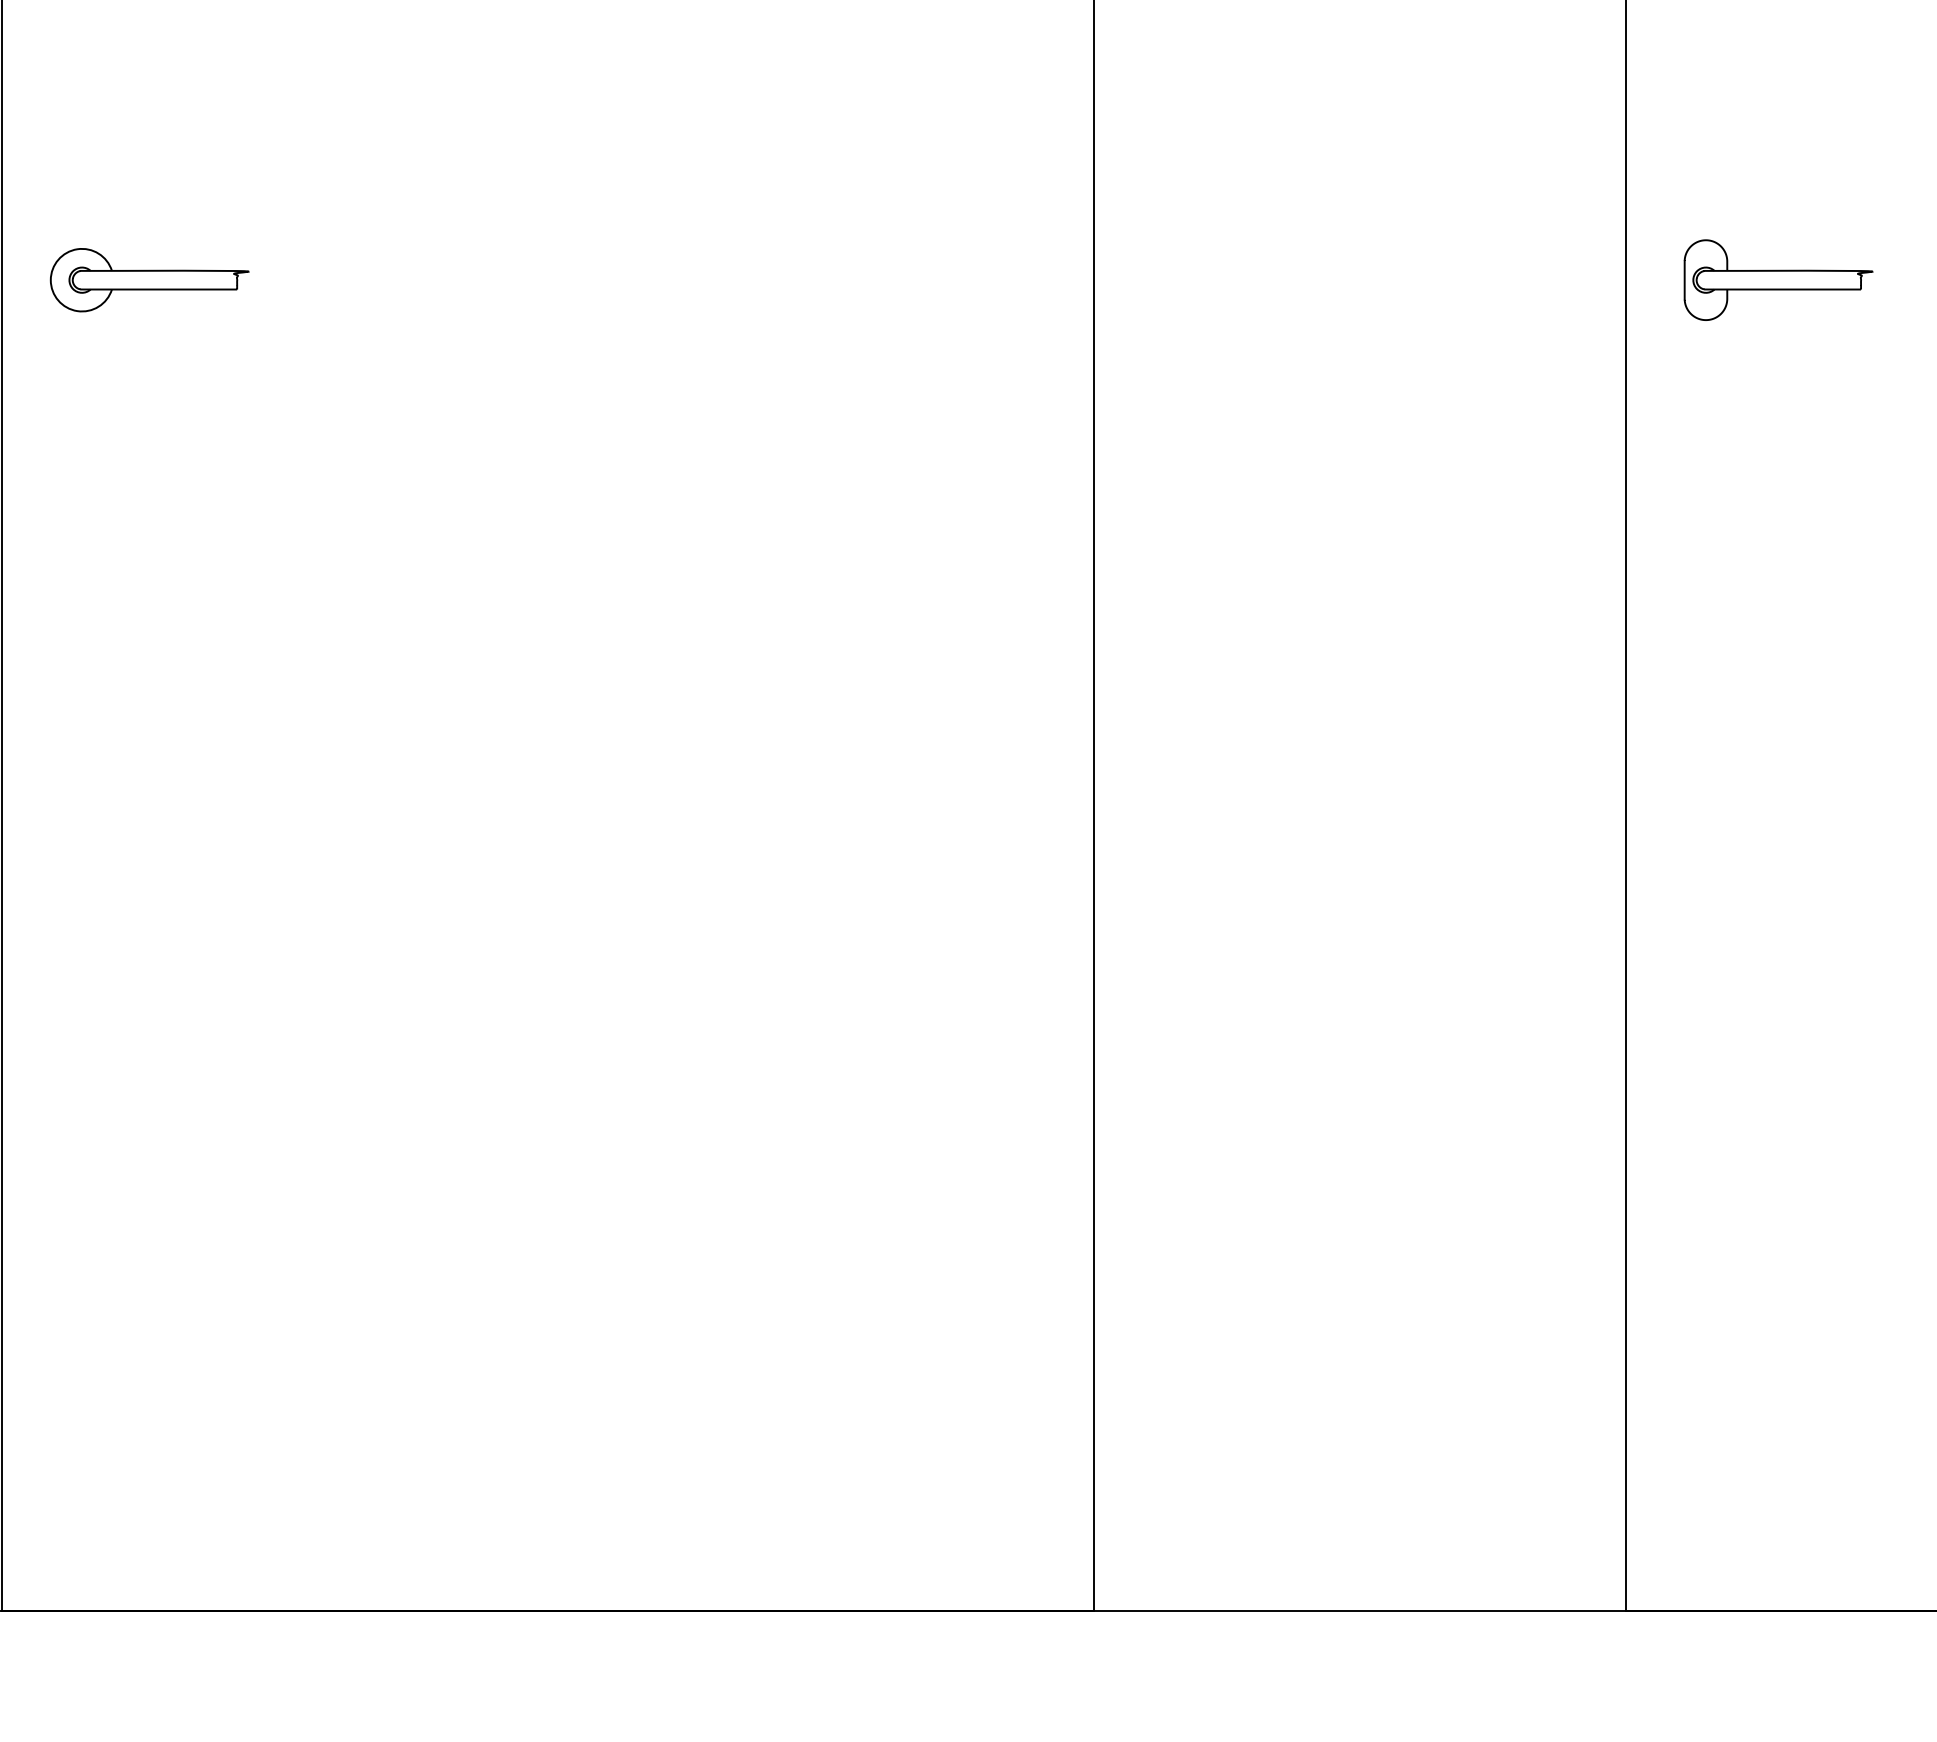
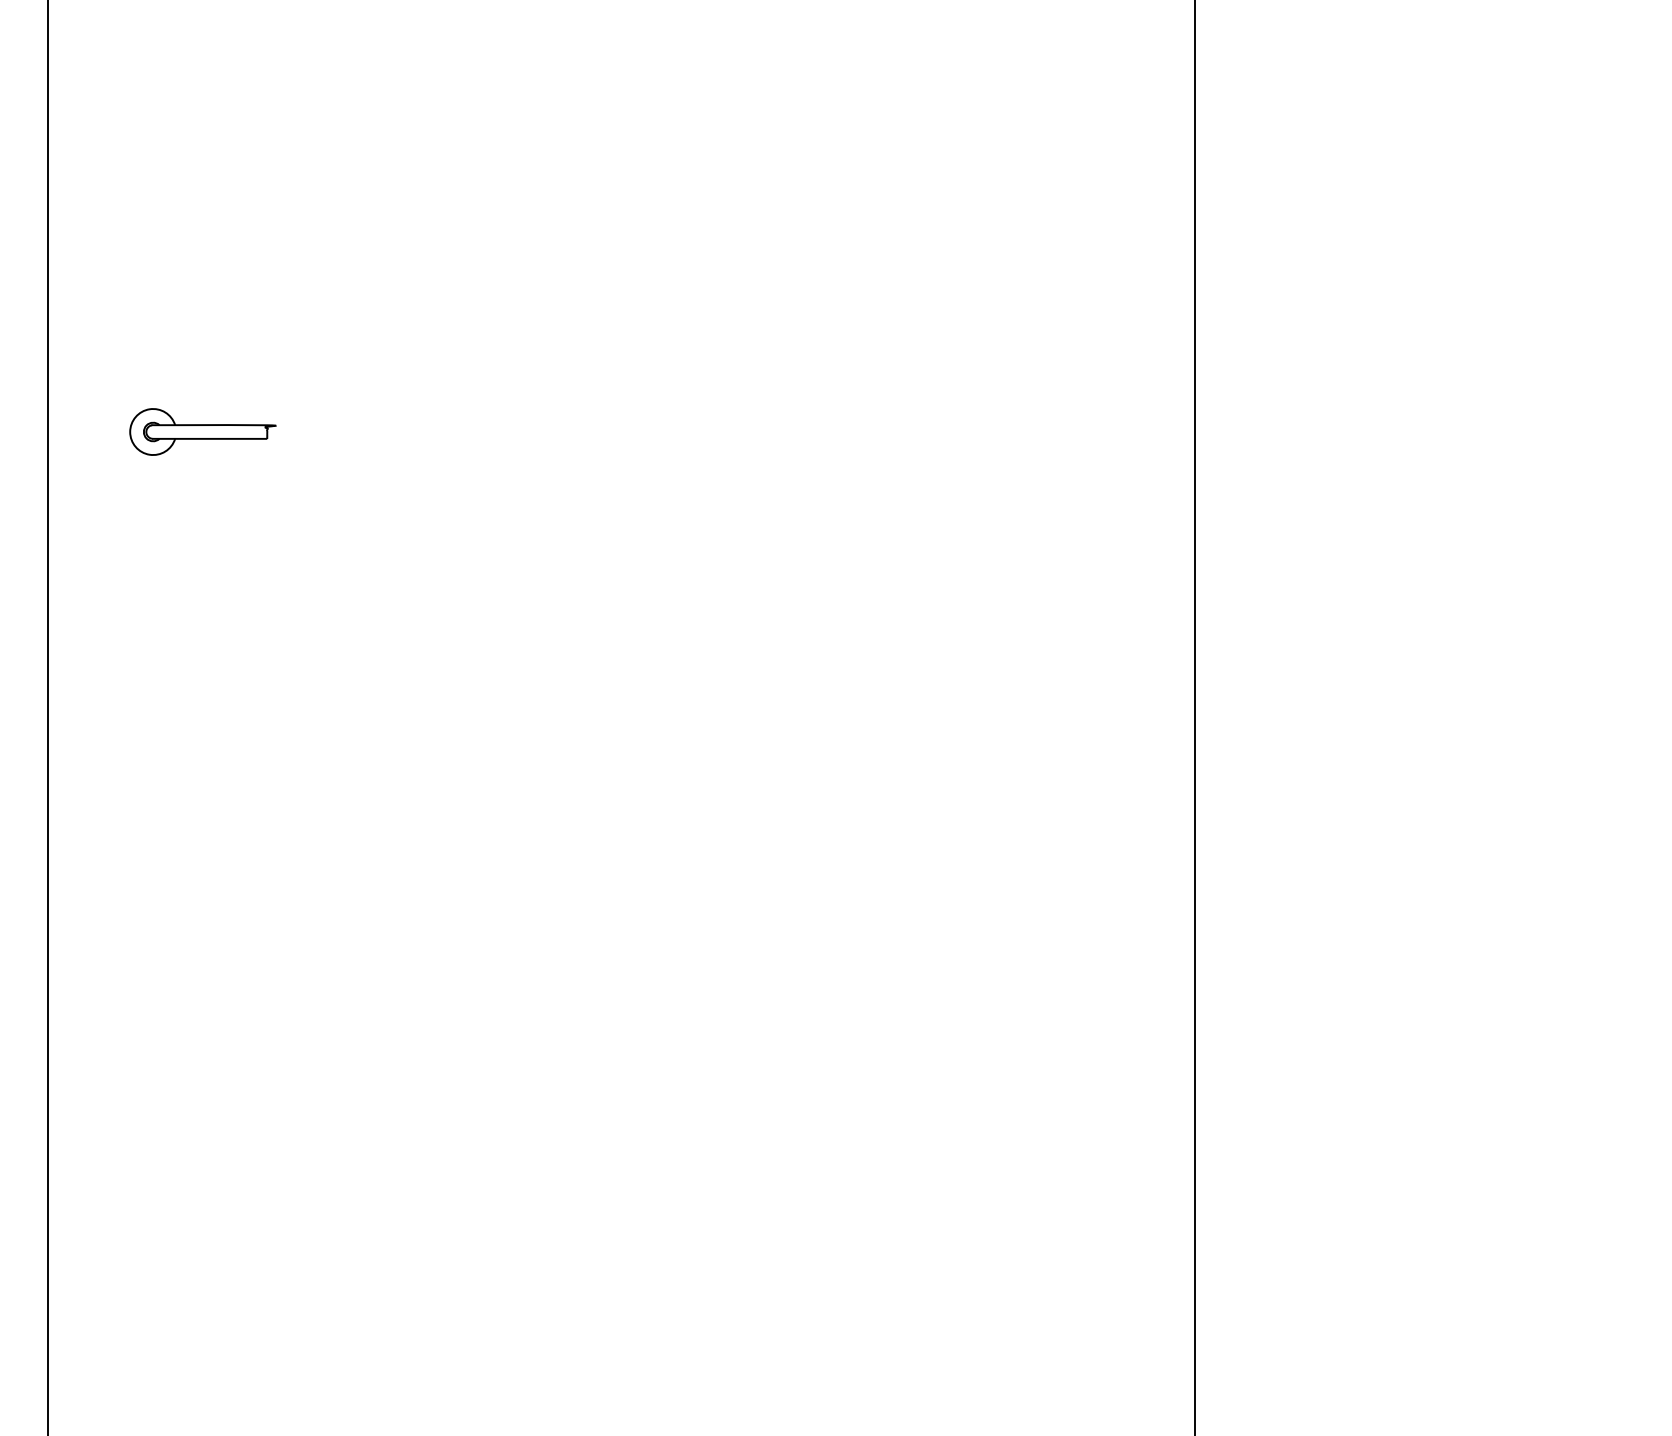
part: (149, 280) -> (202, 432), size x0.7

